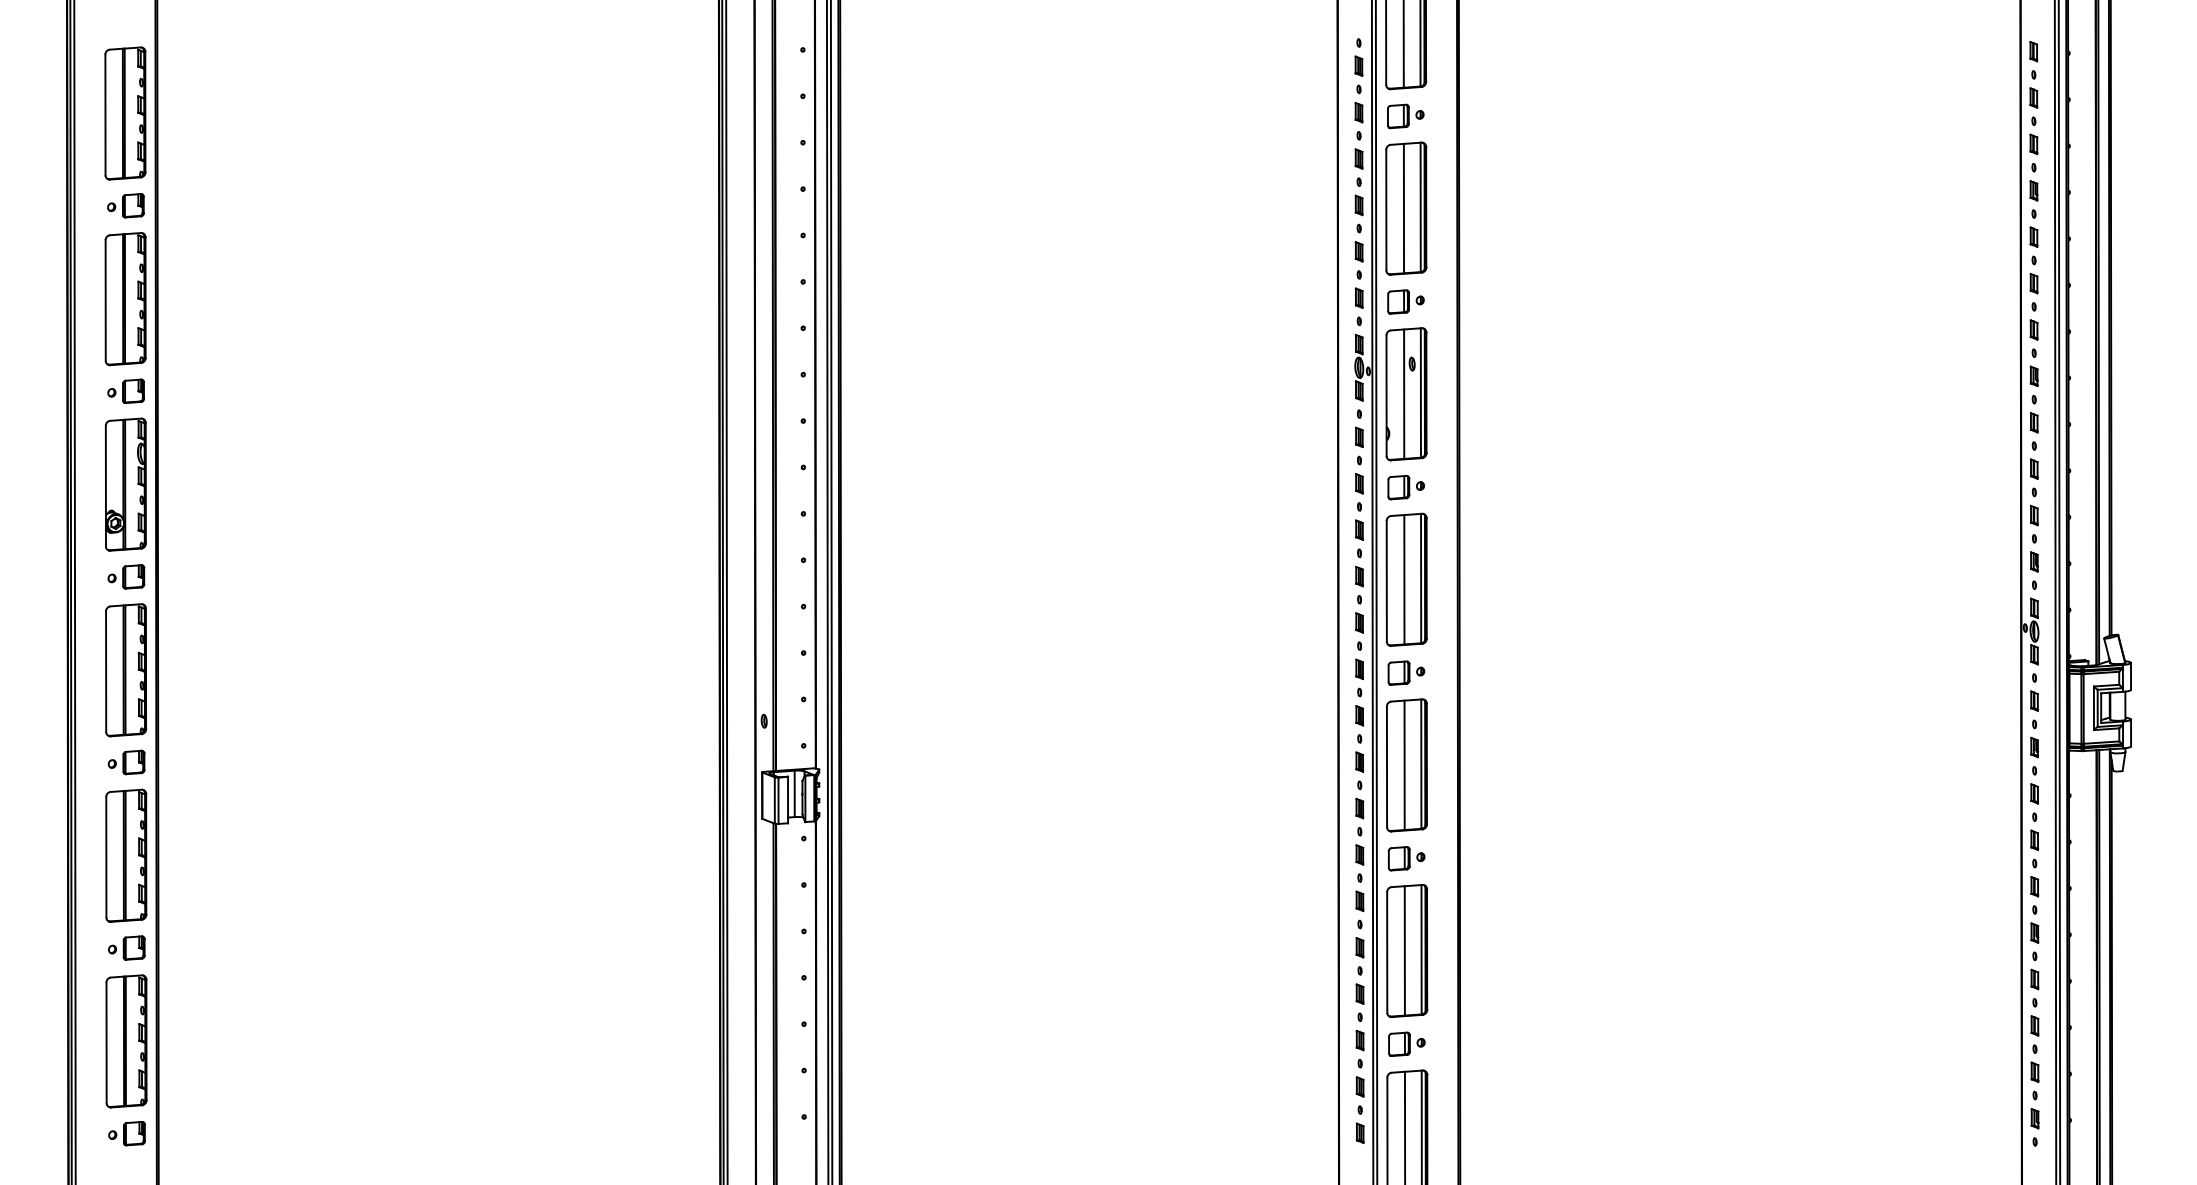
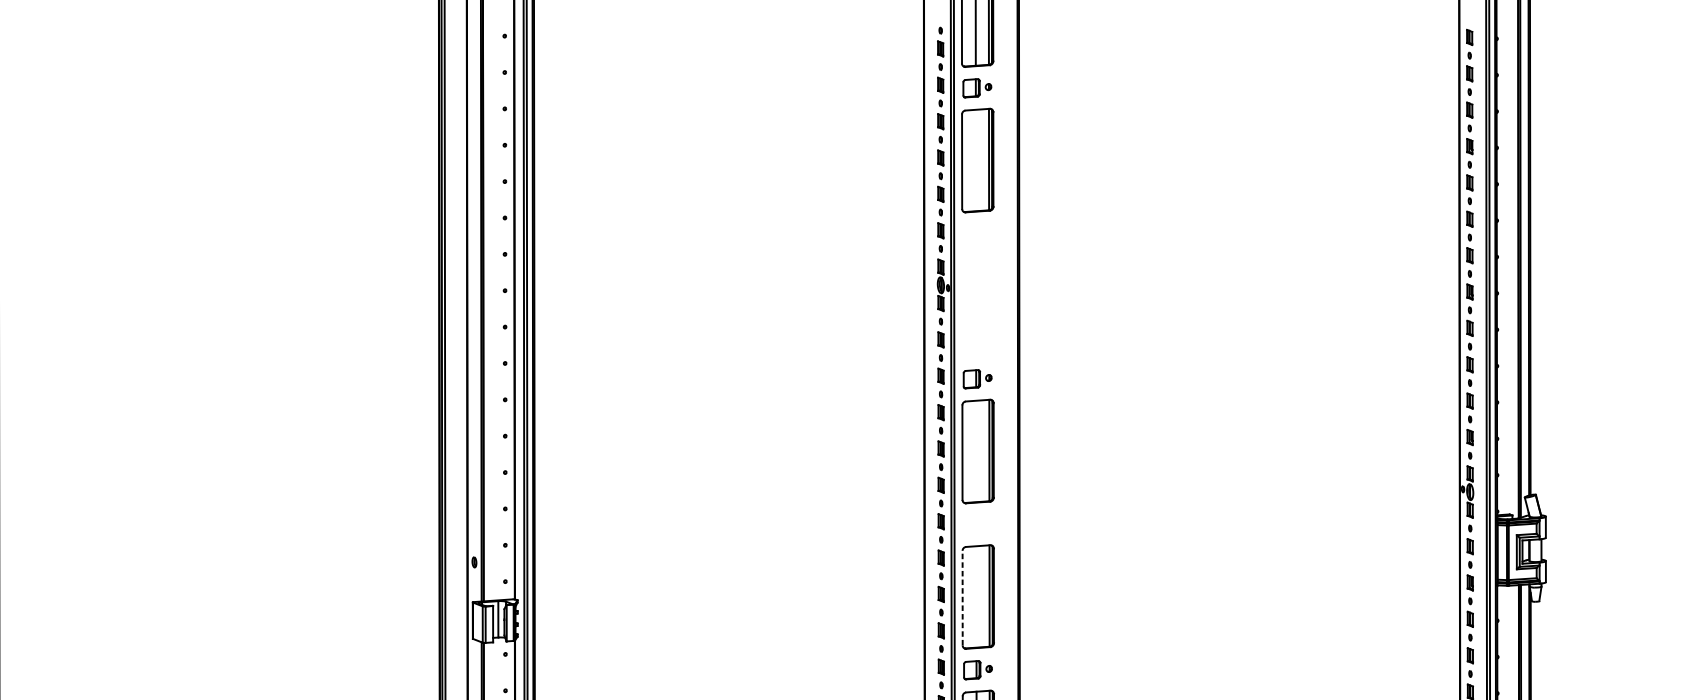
line: (1403, 208) -> (975, 160), removed
part: (1405, 301) -> (977, 233), removed
part: (1406, 394) -> (977, 306), removed
line: (1404, 579) -> (976, 451), removed
part: (1406, 672) -> (977, 524), removed
line: (1404, 765) -> (976, 597), removed
line: (1387, 766) -> (963, 597), solid -> dashed

